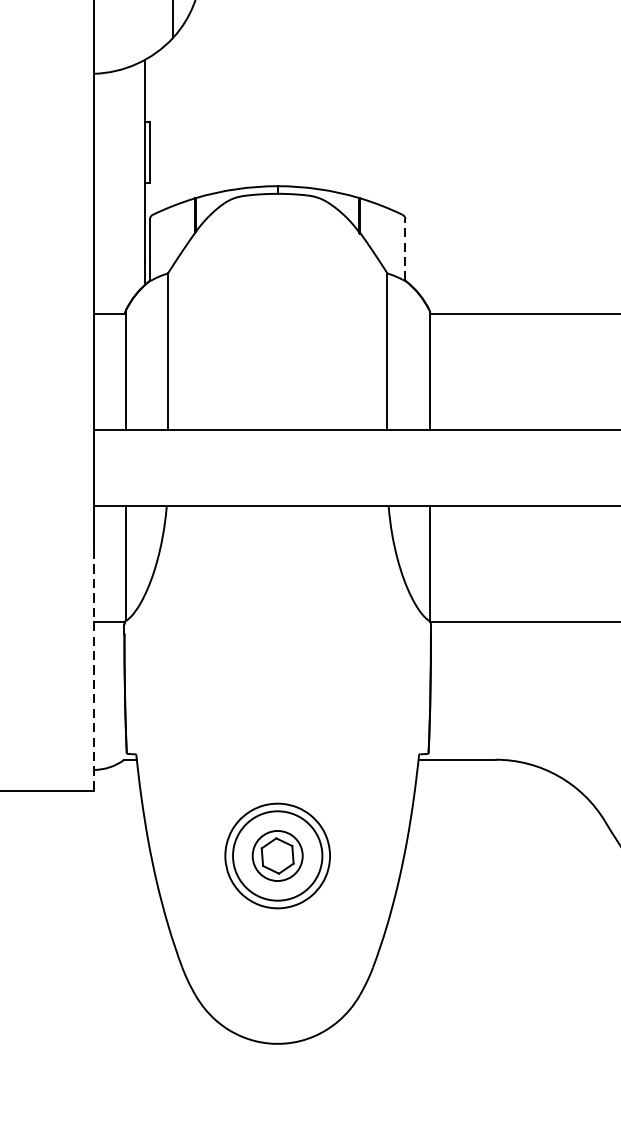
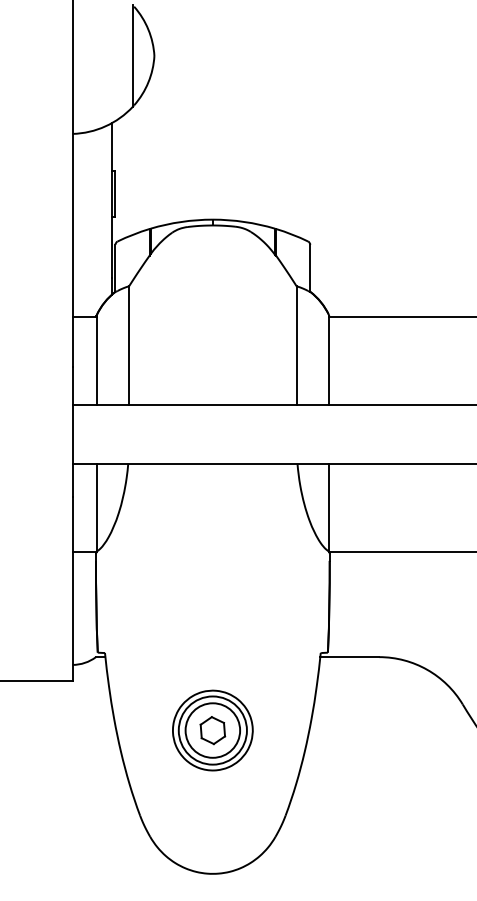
line: (405, 248) -> (310, 267), dashed -> solid
line: (93, 669) -> (72, 588), dashed -> solid
circle: (277, 855) -> (212, 730), size x1.43

